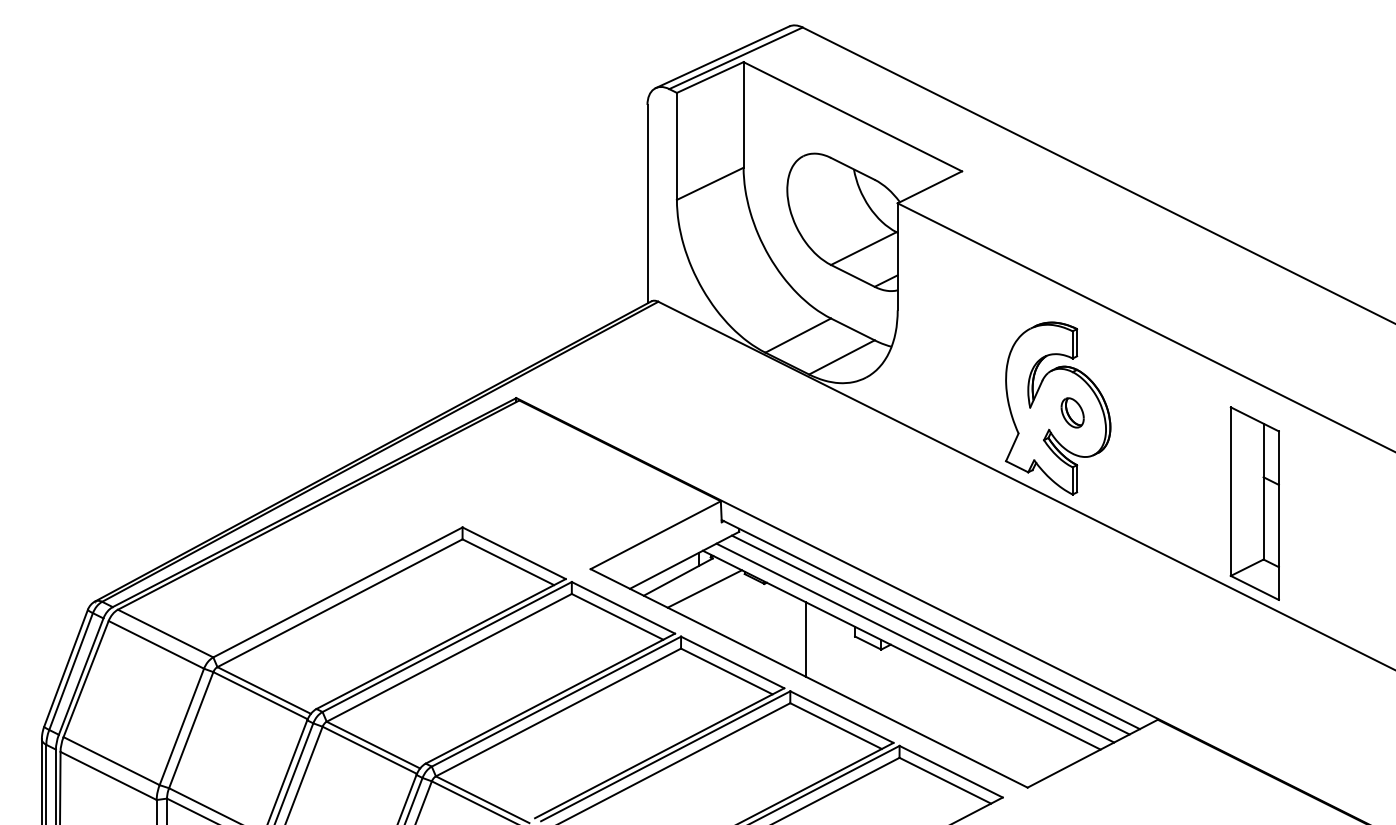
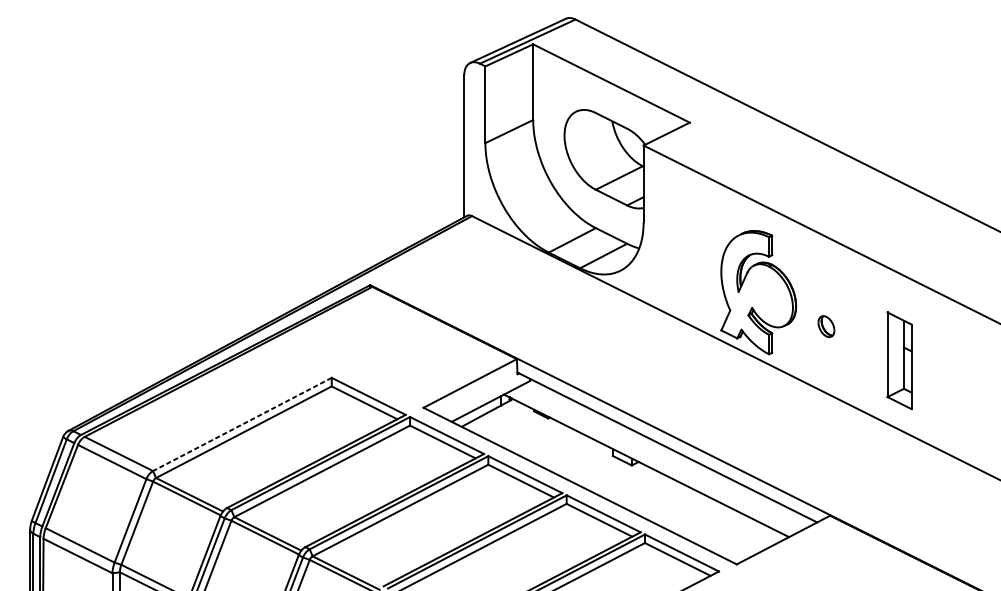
part: (1072, 412) -> (826, 326), moved
part: (1254, 503) -> (899, 360), size x0.7
line: (704, 588) -> (505, 421), removed
line: (337, 592) -> (242, 424), solid -> dashed
line: (930, 634) -> (667, 454), removed
line: (805, 639) -> (577, 458), removed
line: (915, 642) -> (656, 460), removed

